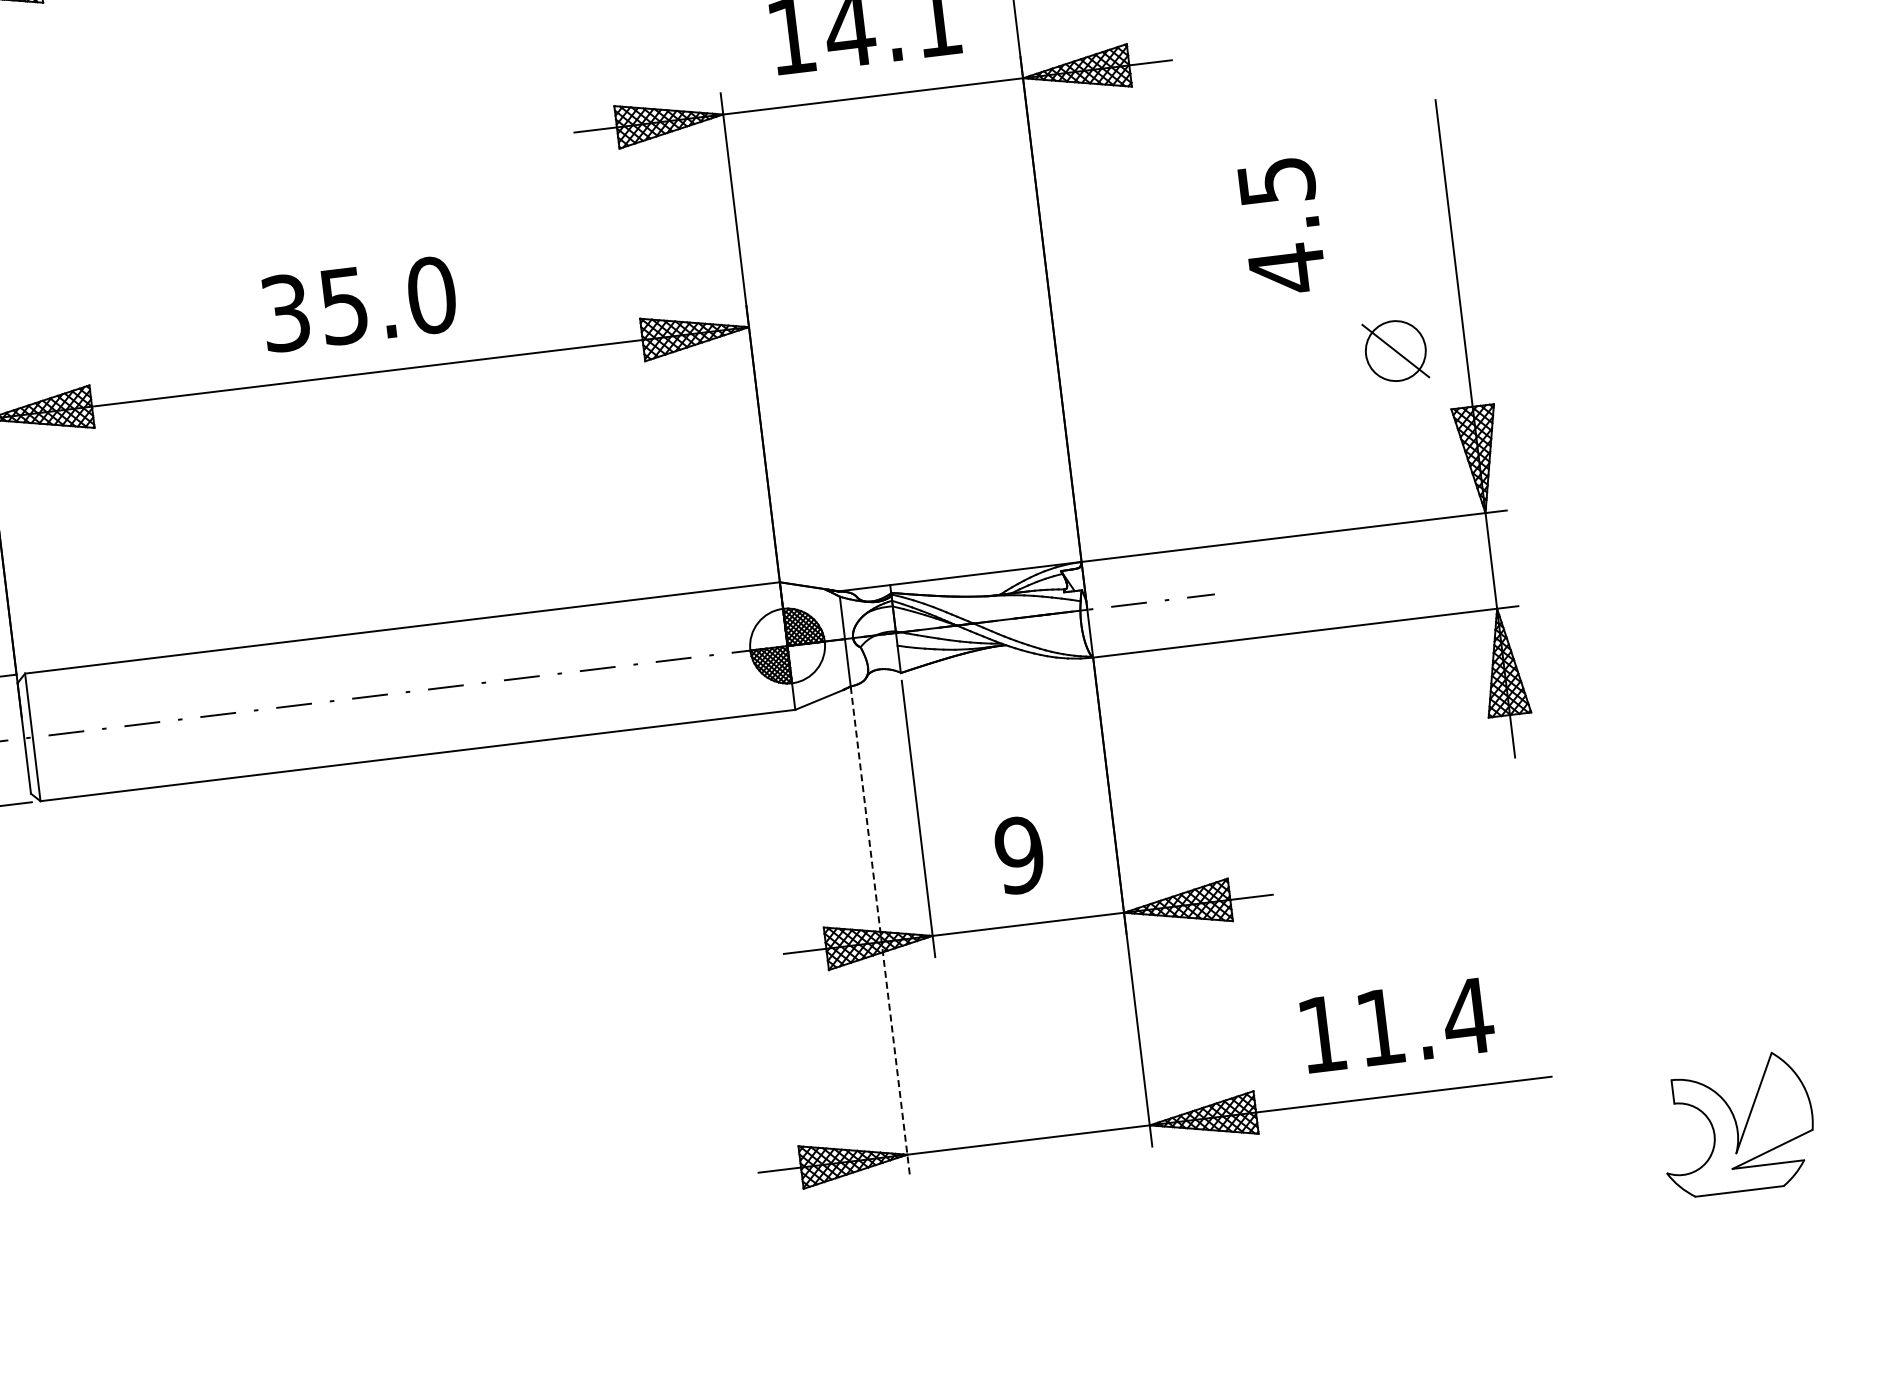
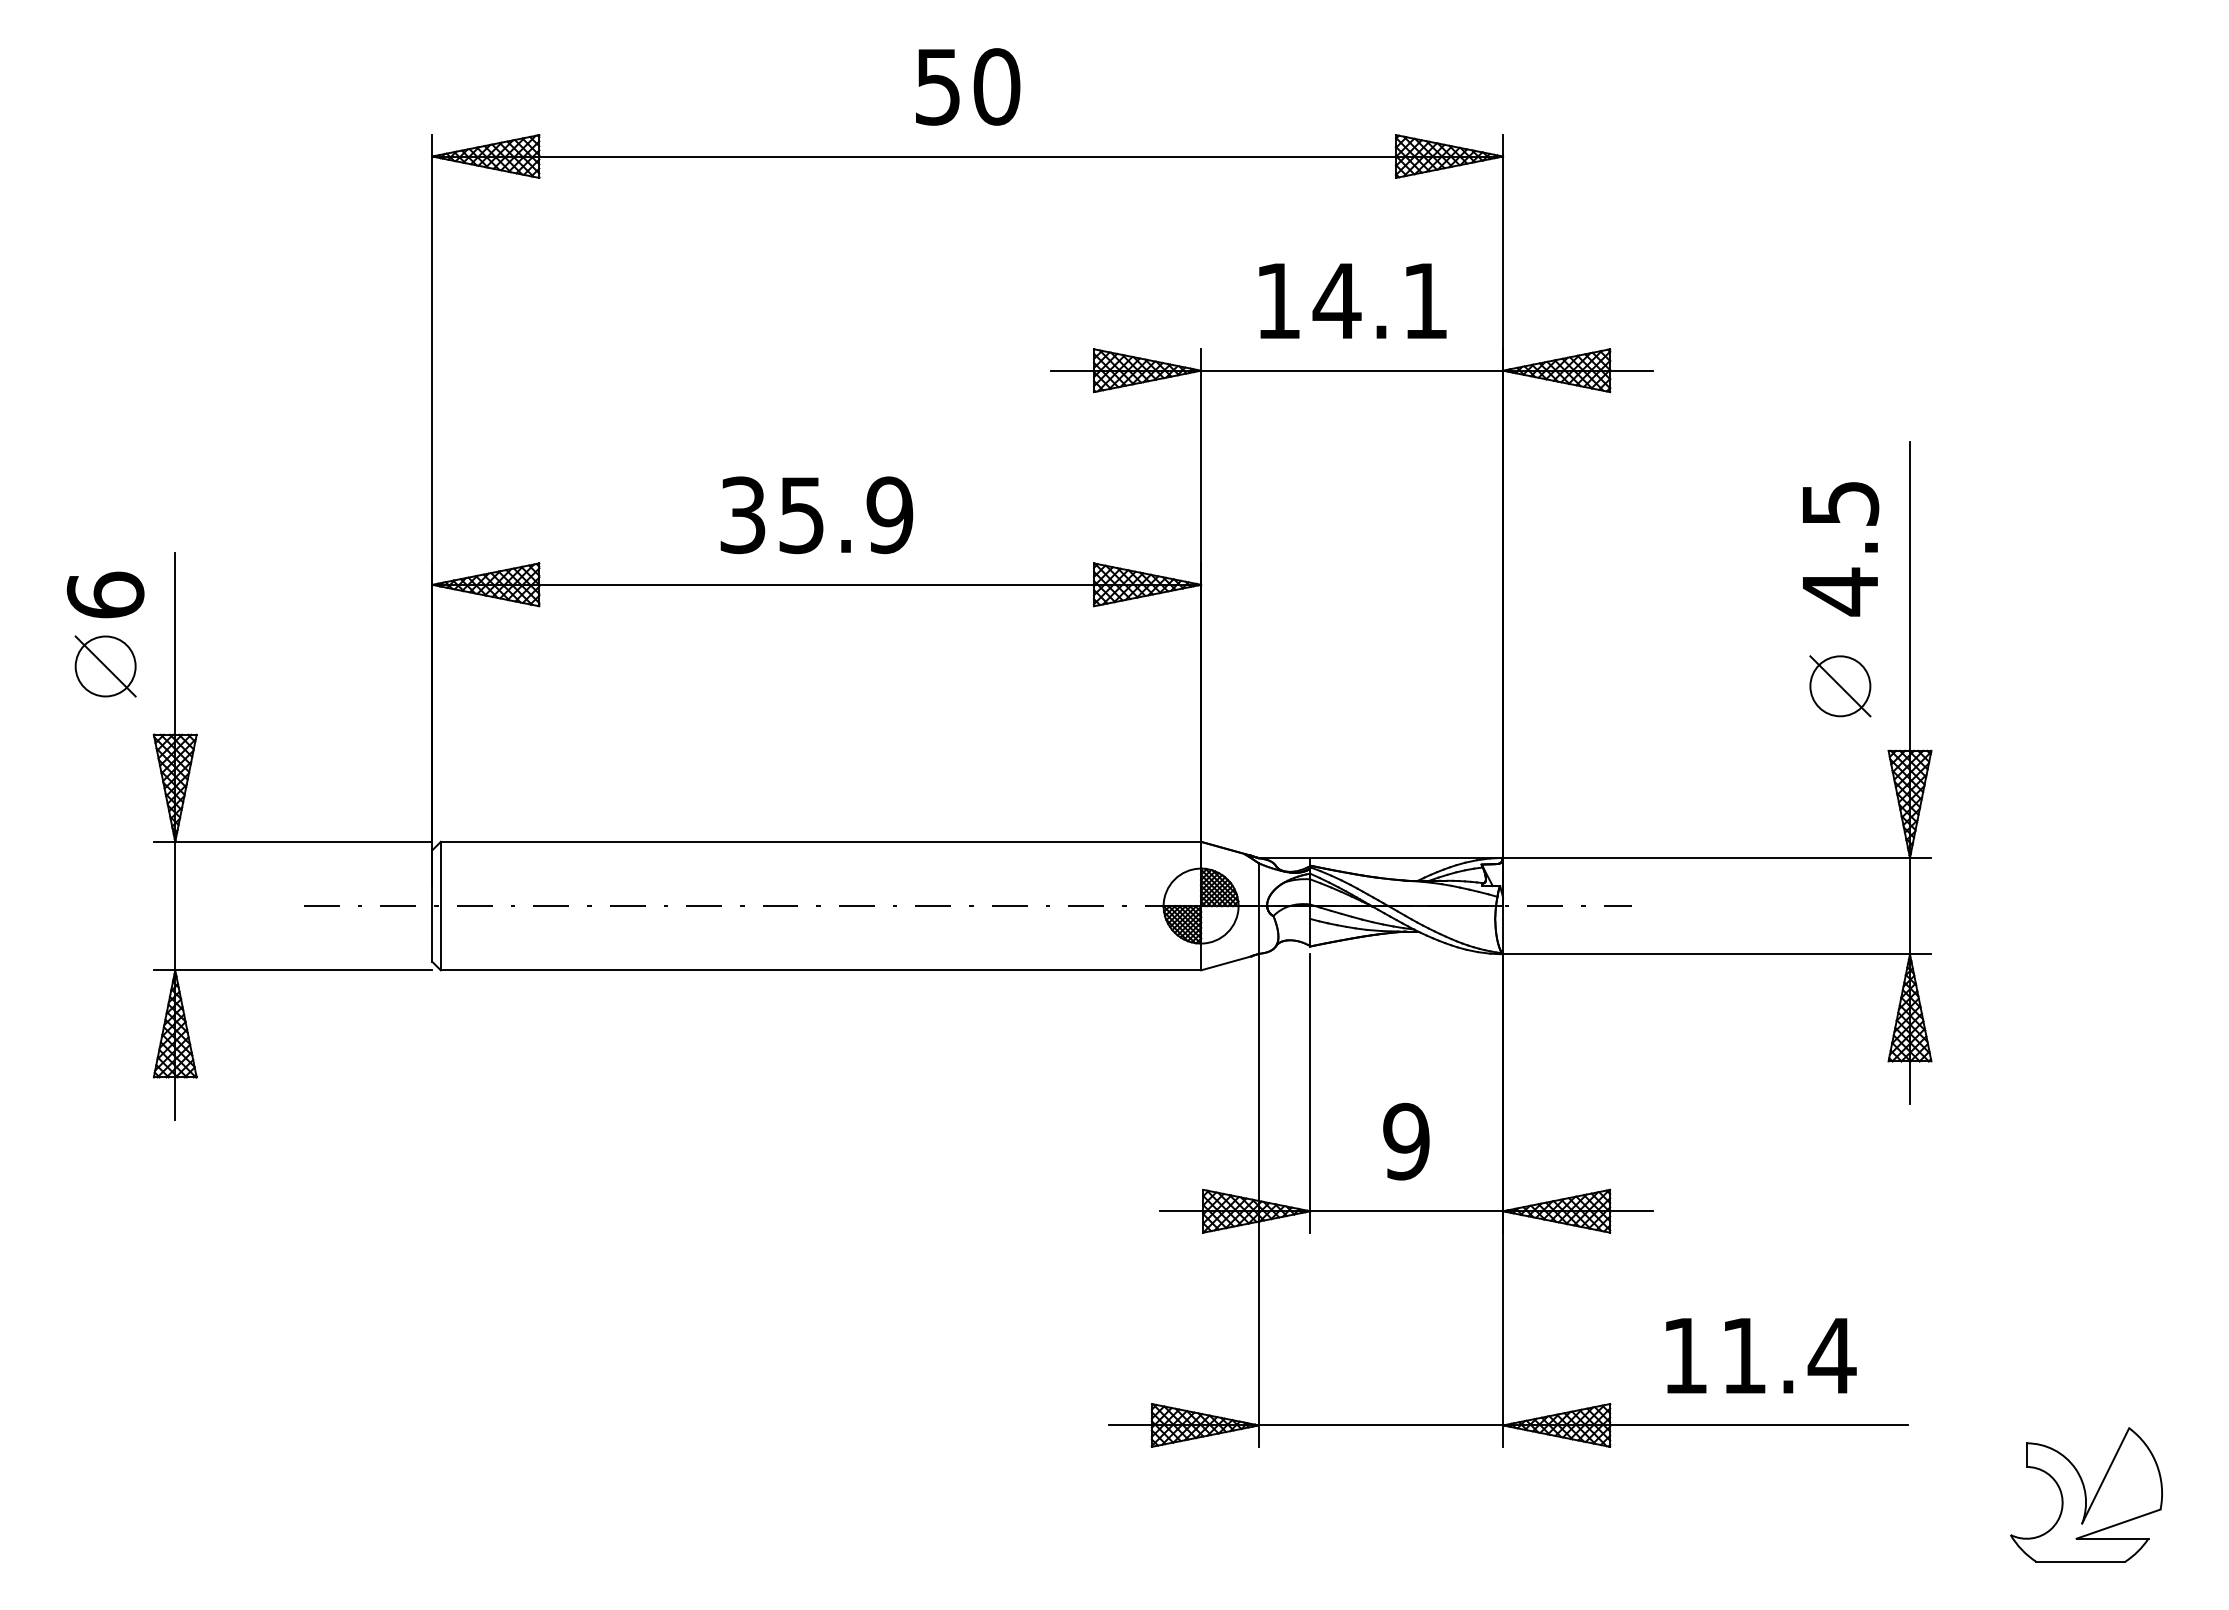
text: (1283, 226) -> (1841, 549), moved
text: (431, 295) -> (889, 515), 35.0 -> 35.9
line: (880, 932) -> (1258, 1201), dashed -> solid

